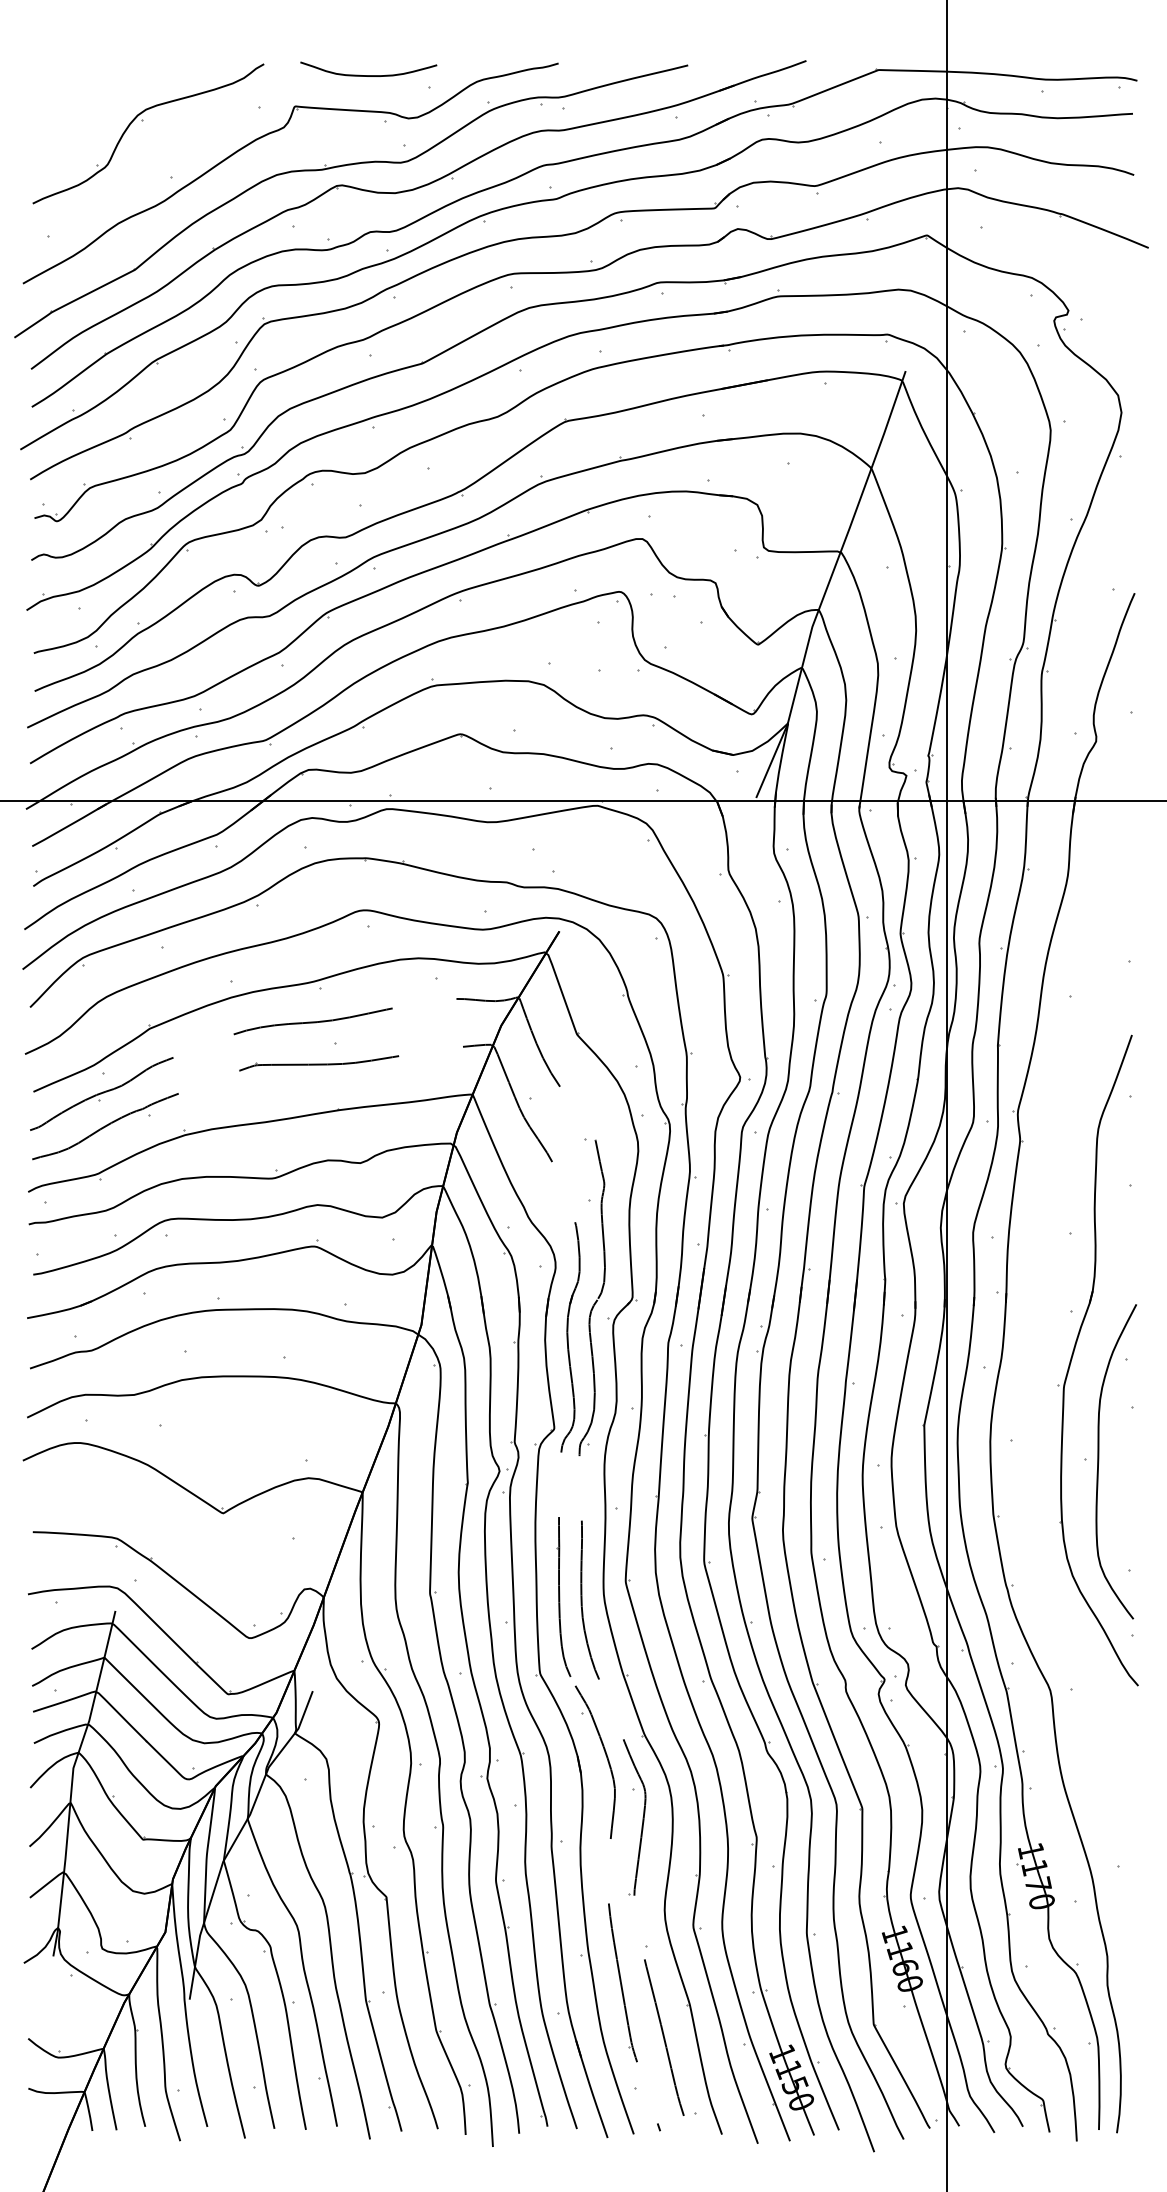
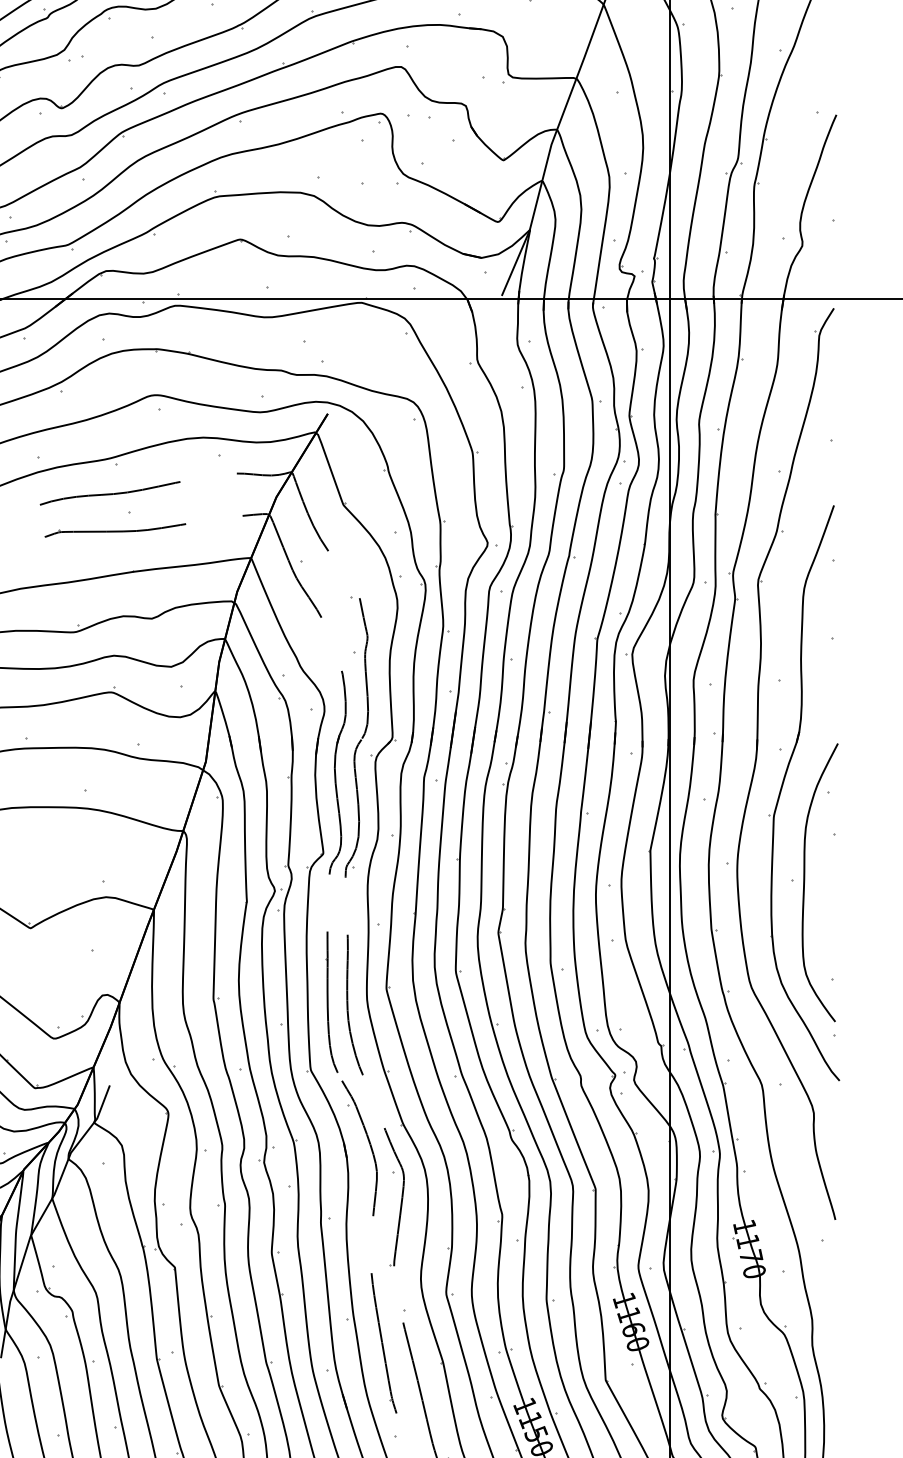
part: (1044, 1325) -> (756, 762), added

